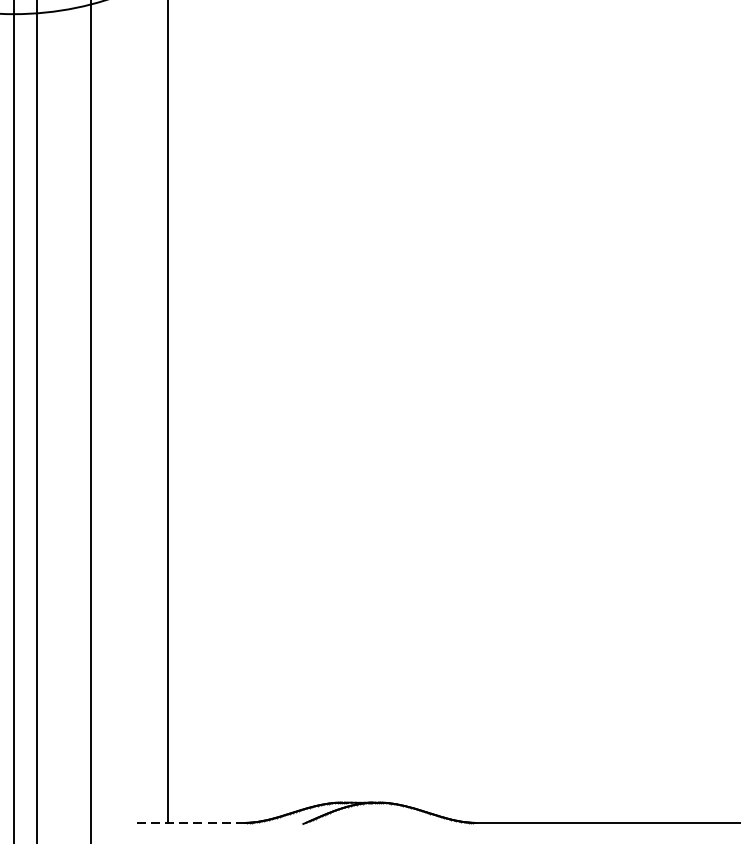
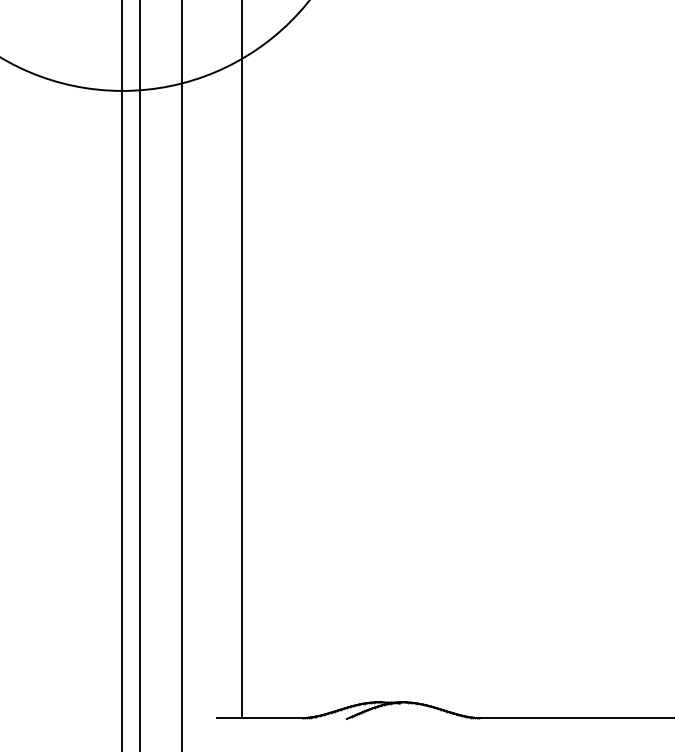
line: (190, 823) -> (259, 718), dashed -> solid

